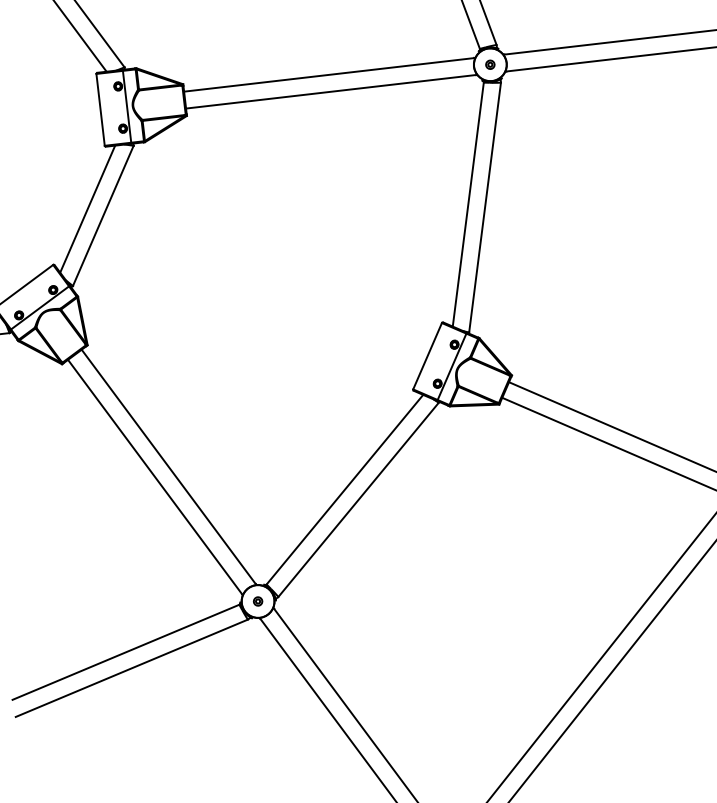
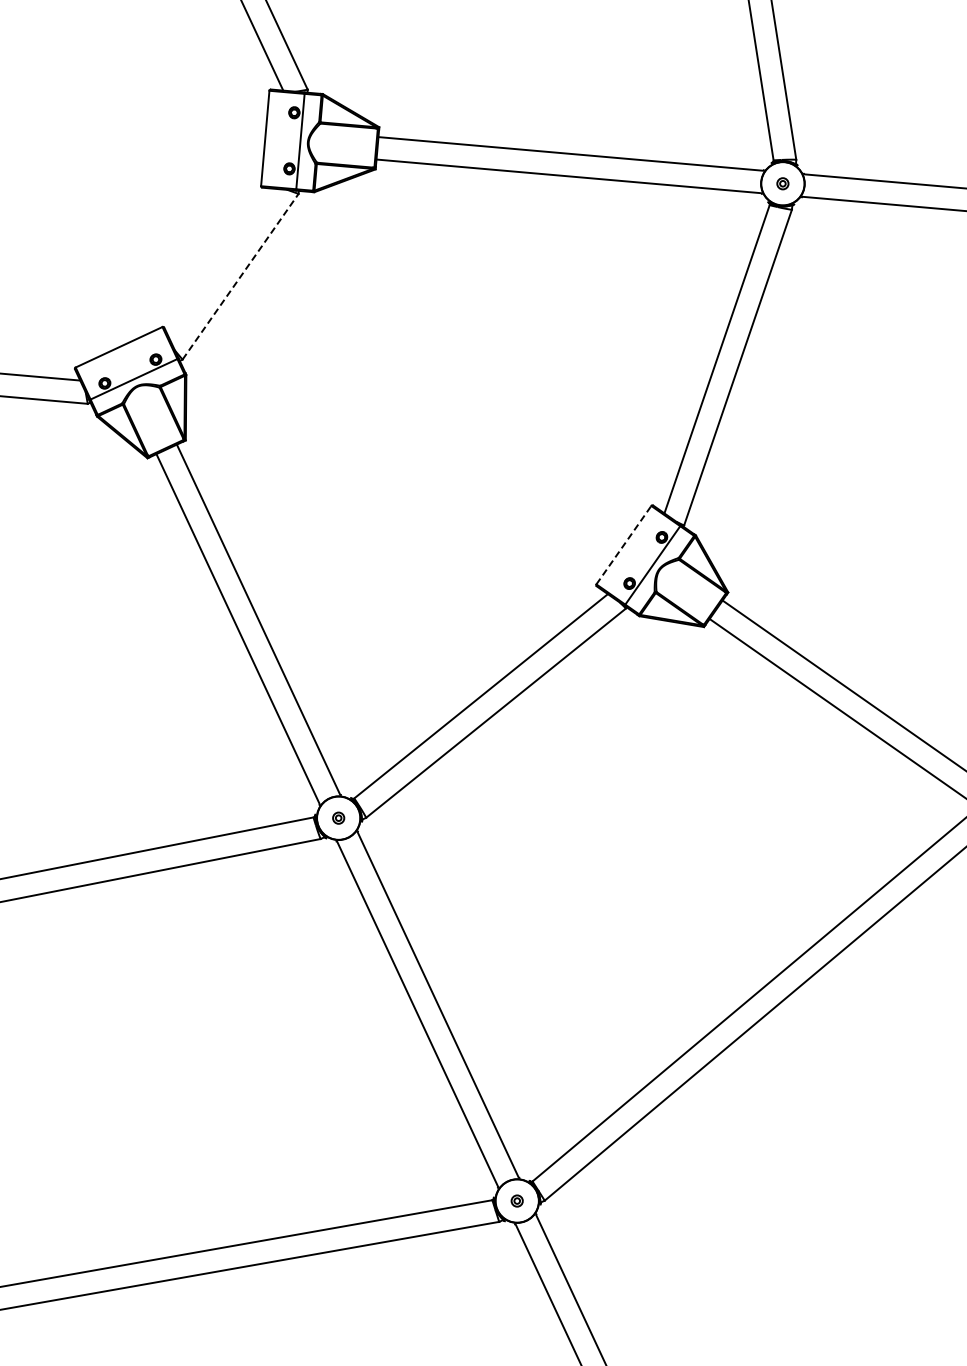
line: (87, 208) -> (221, 263), removed
line: (103, 215) -> (240, 276), solid -> dashed
line: (427, 356) -> (623, 545), solid -> dashed

